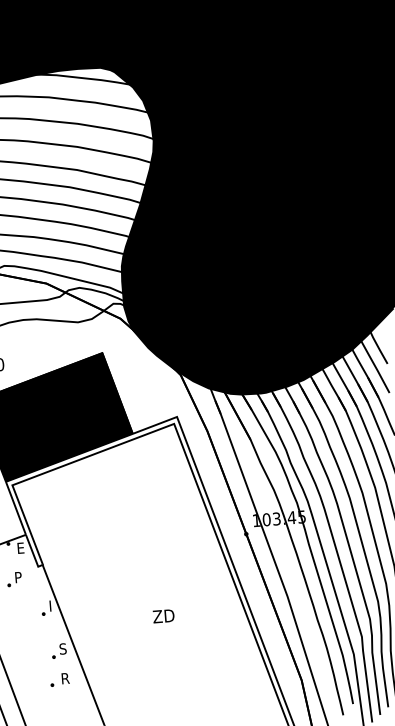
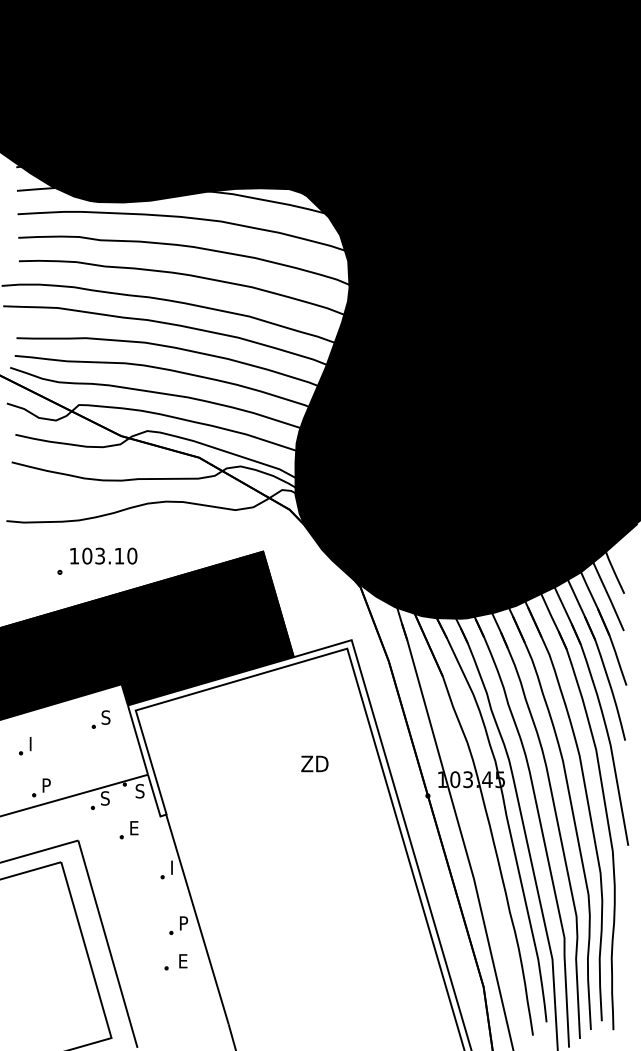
text: (20, 547) -> (139, 790), E -> S
text: (19, 577) -> (135, 828), P -> E
text: (163, 615) -> (314, 763), moved
text: (62, 649) -> (183, 923), S -> P
text: (66, 678) -> (184, 961), R -> E

